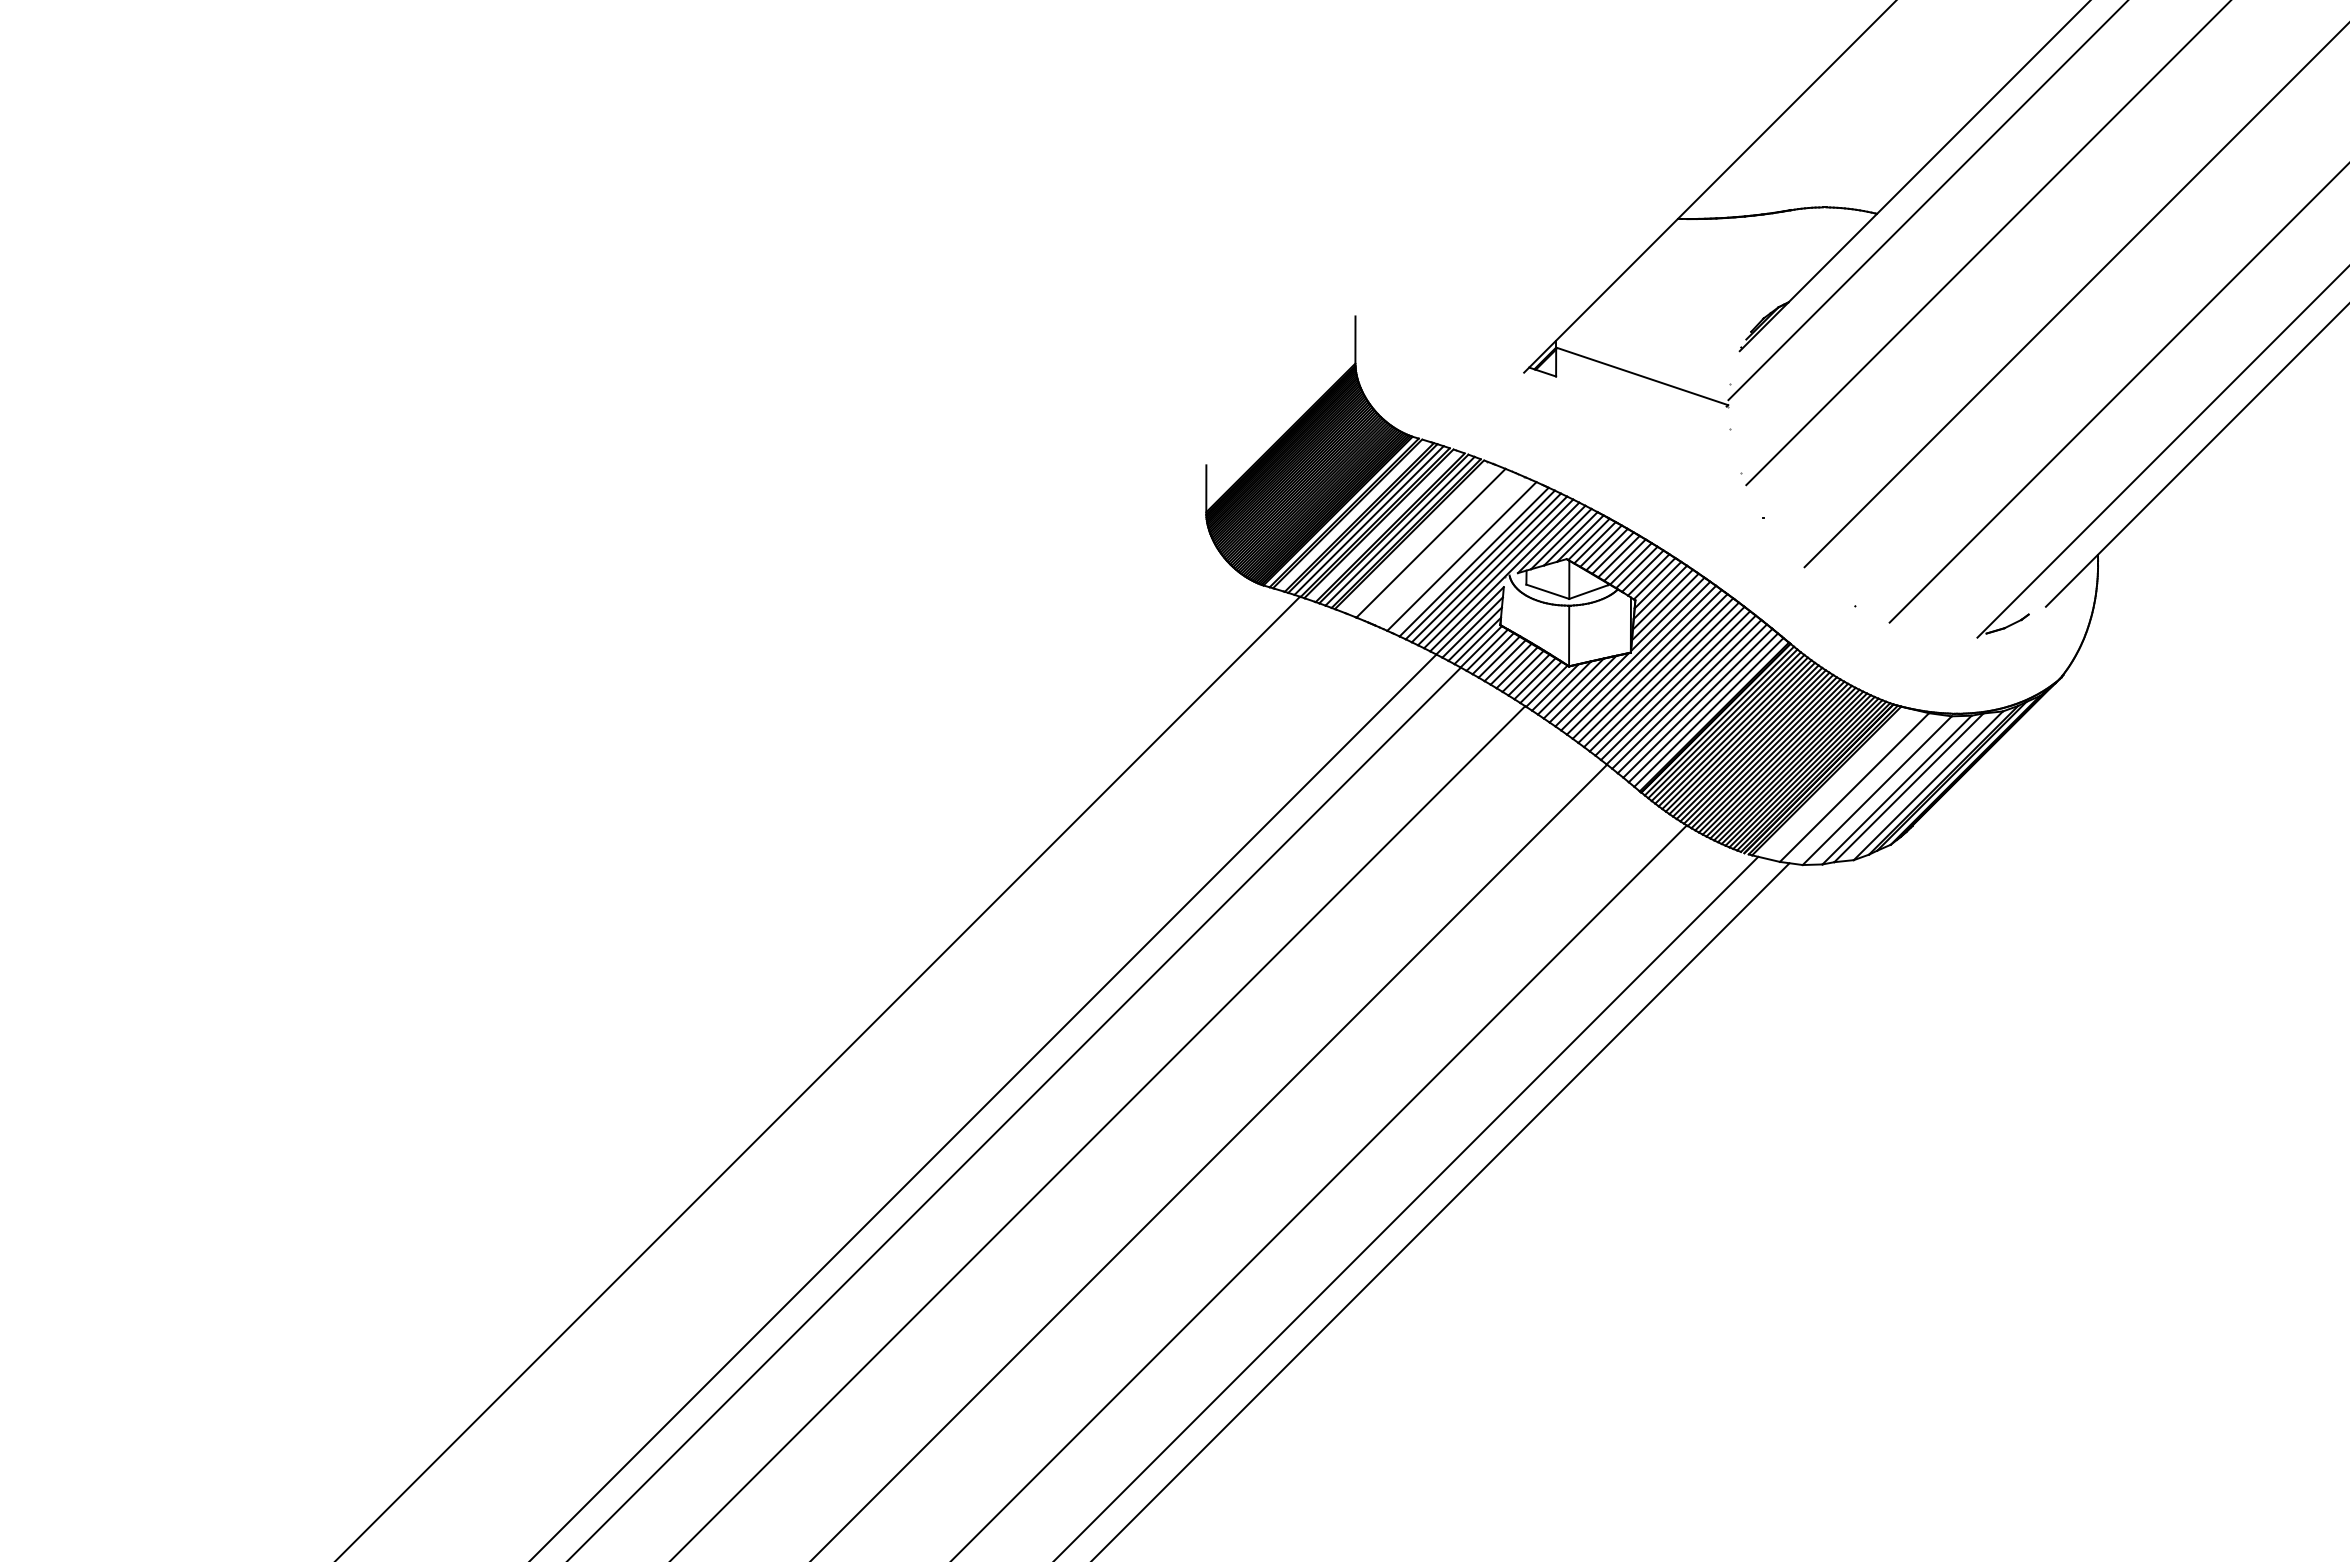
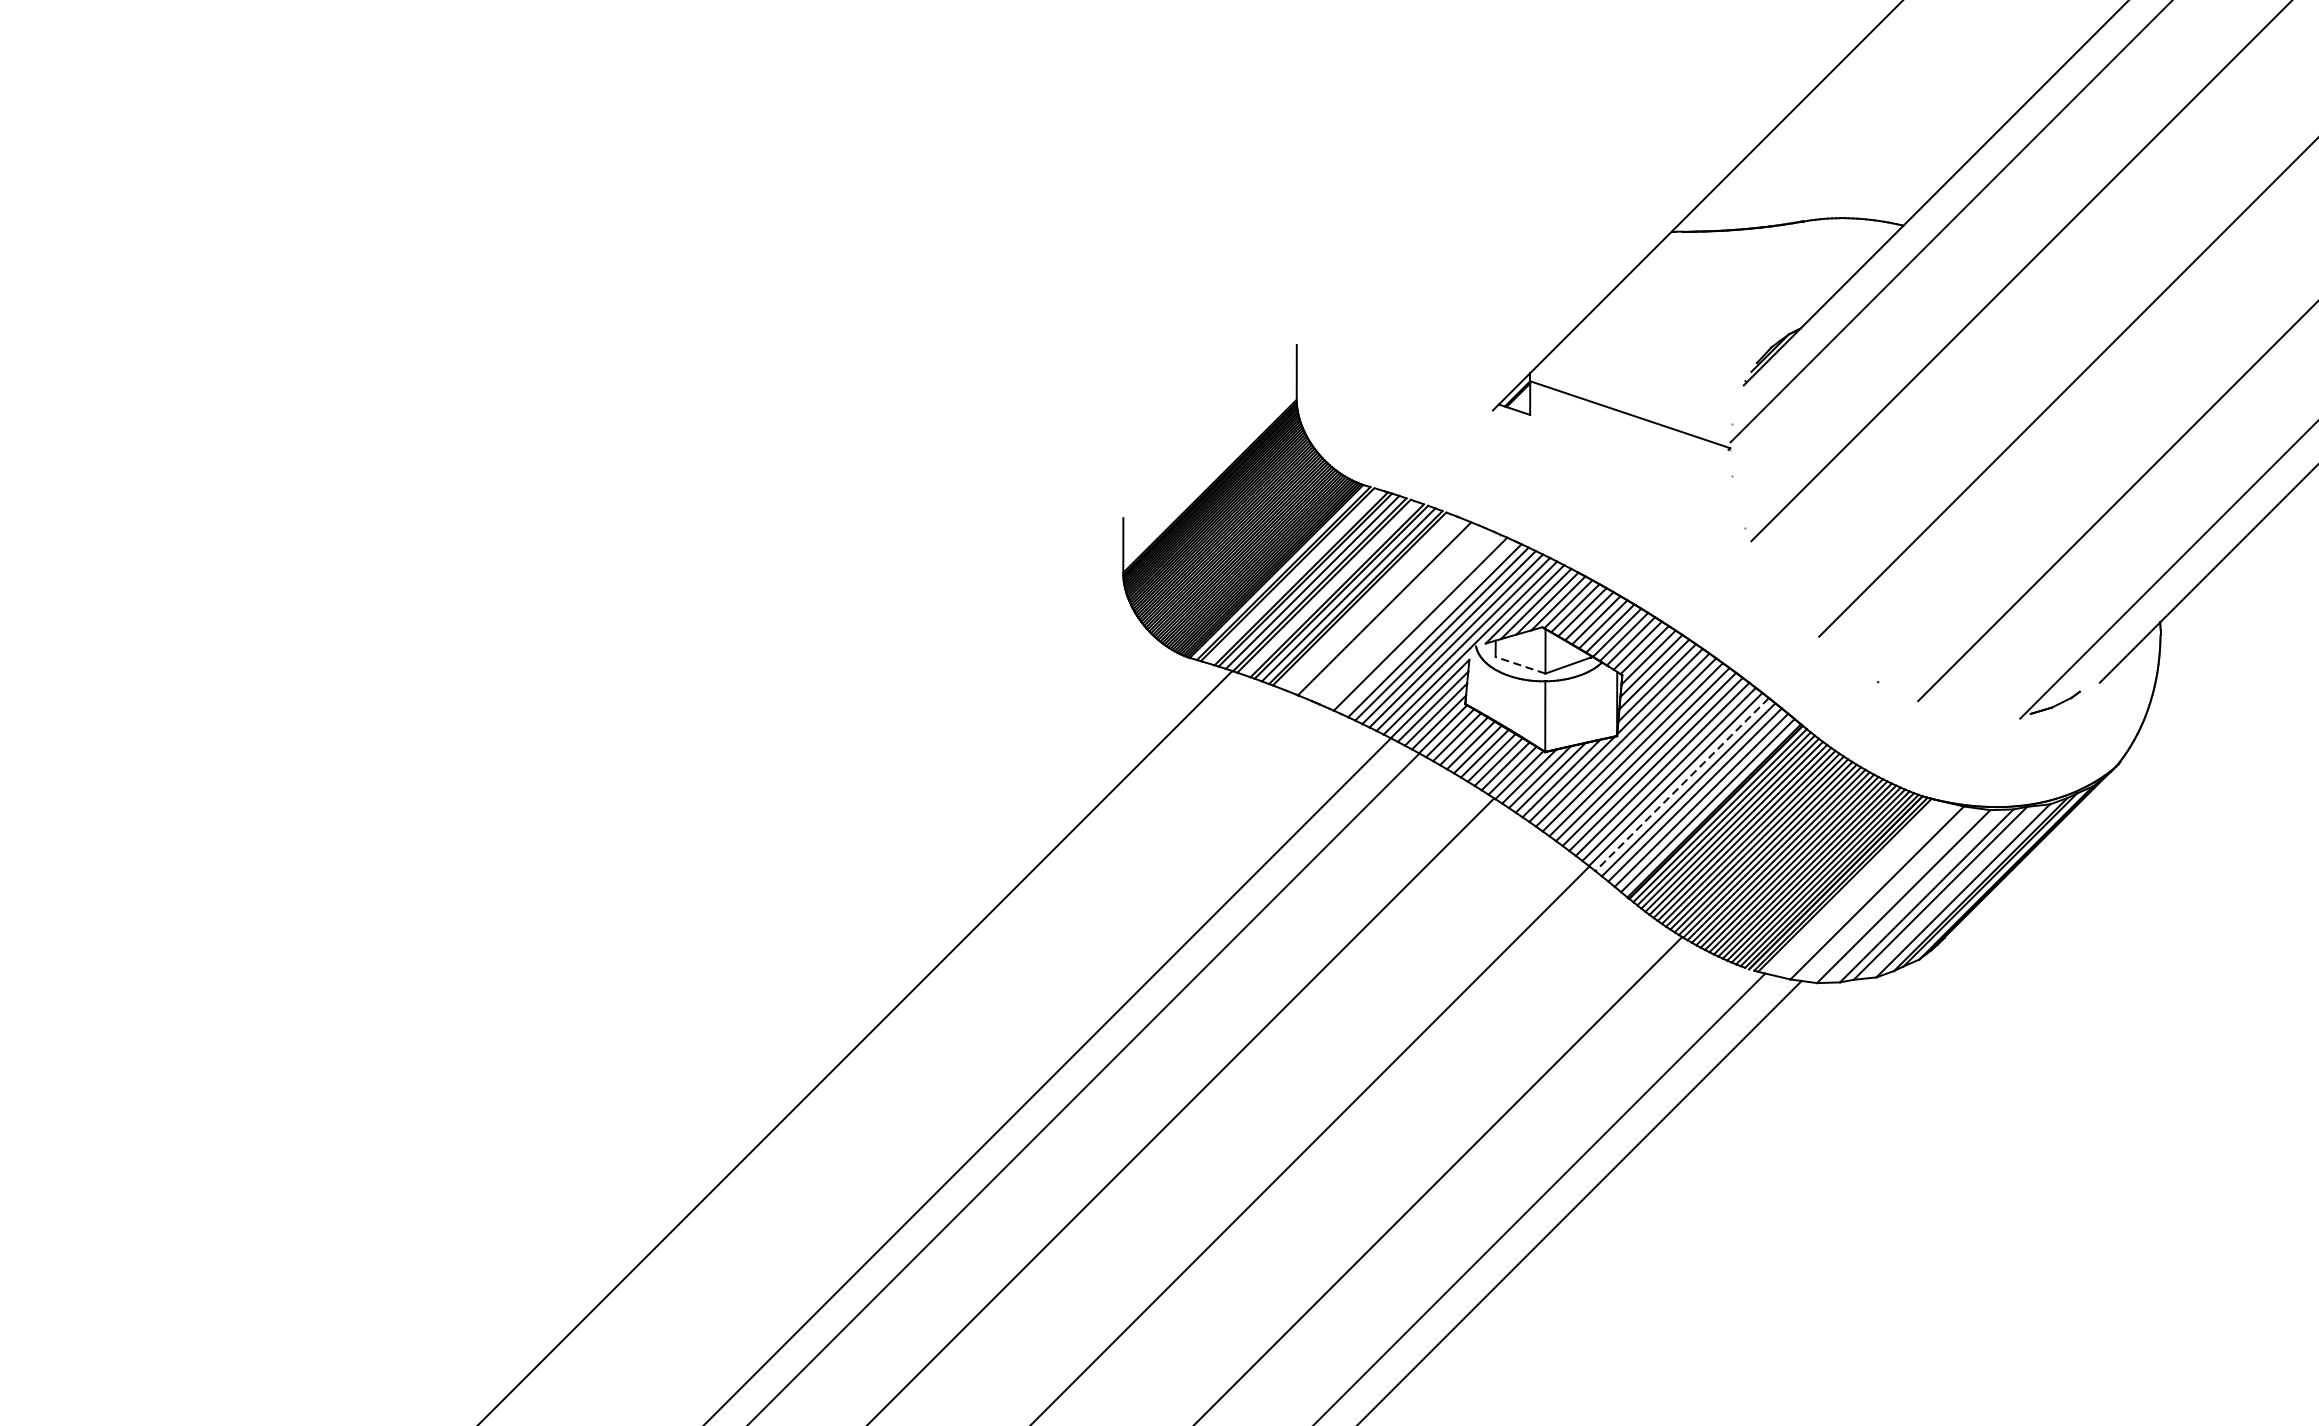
line: (1547, 591) -> (1520, 664), solid -> dashed
line: (1686, 694) -> (1681, 784), solid -> dashed

